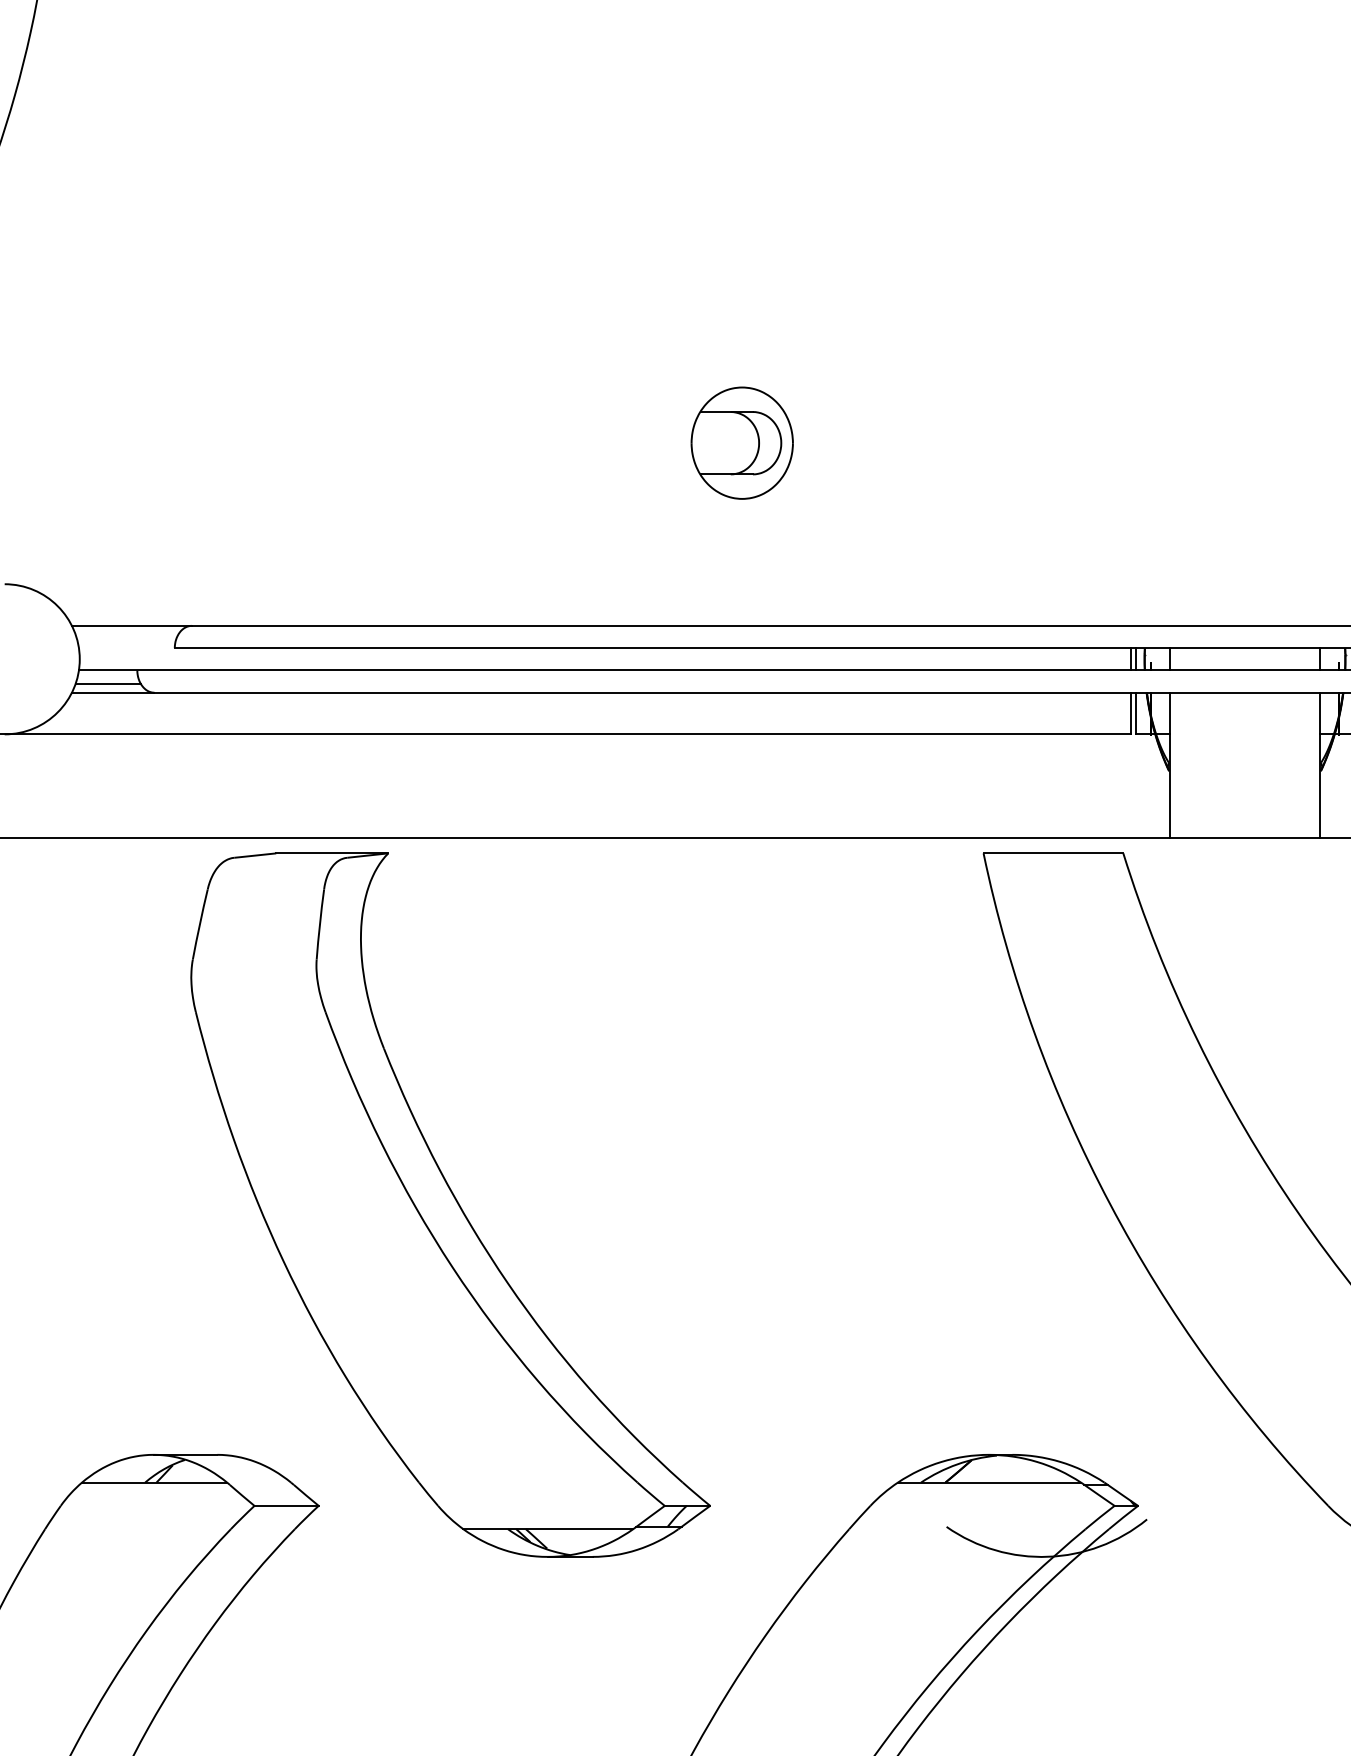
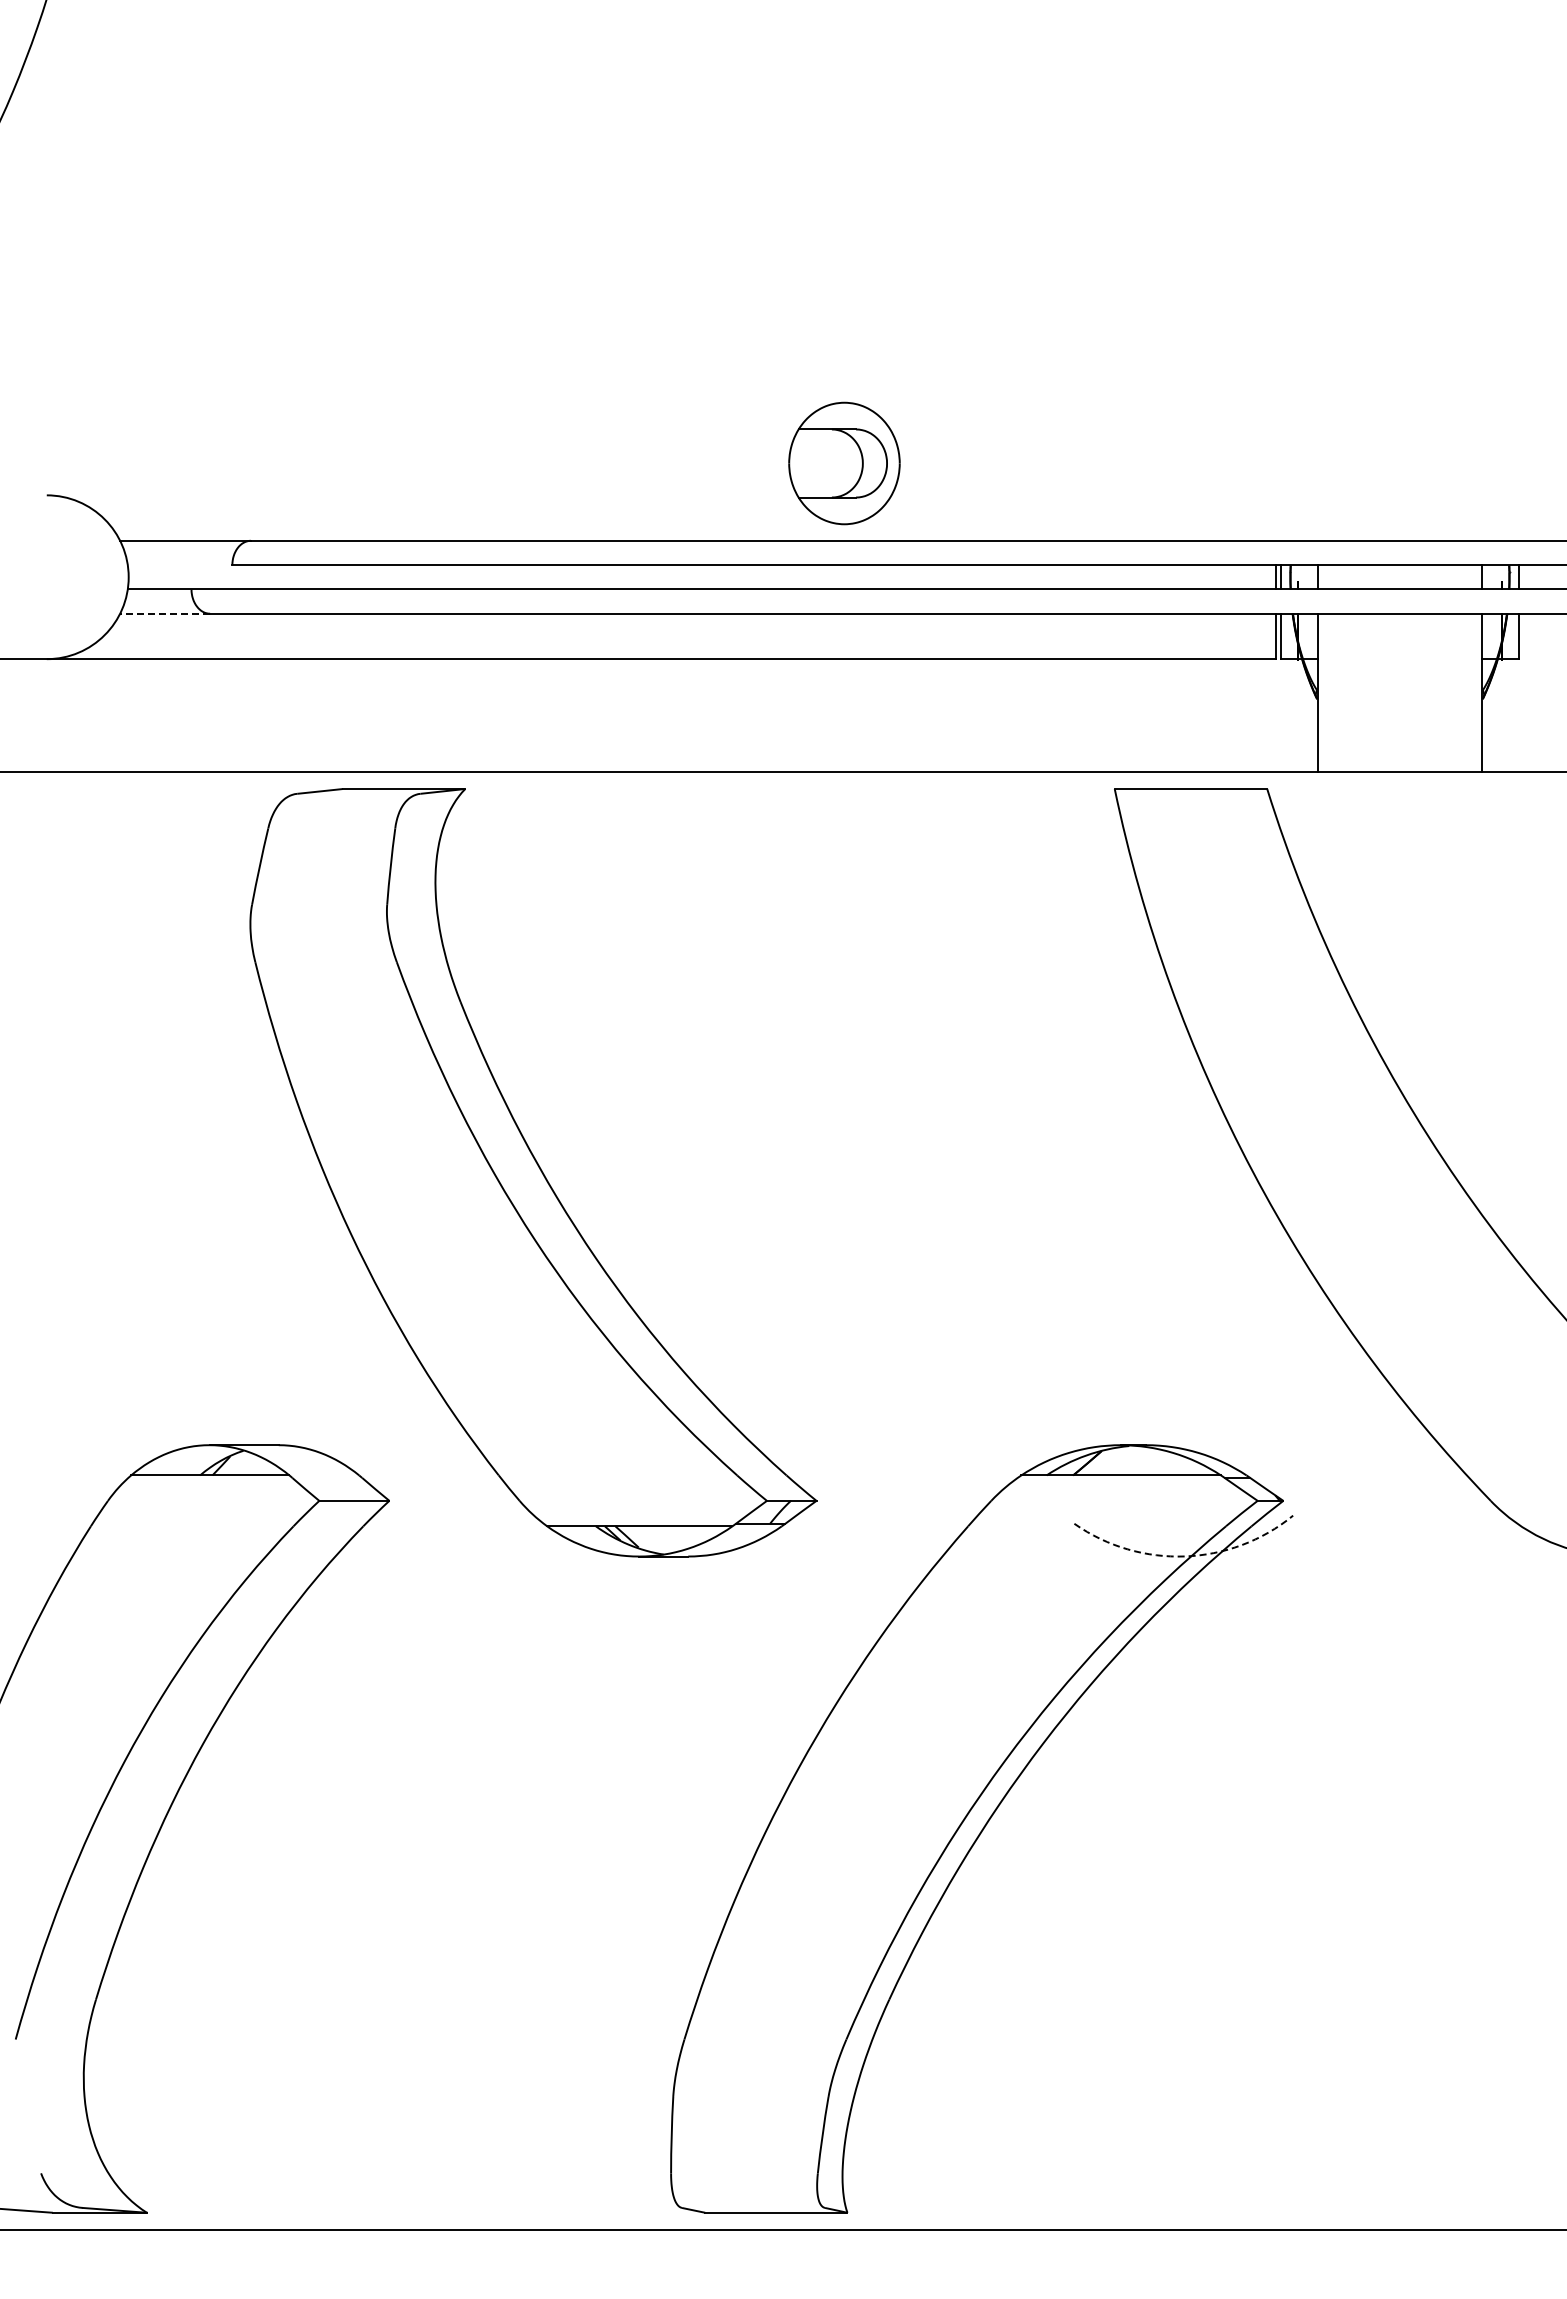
part: (742, 443) -> (844, 463), moved
line: (108, 684) -> (159, 604), removed
line: (113, 692) -> (165, 613), solid -> dashed
arc: (1048, 1556) -> (1185, 1556), solid -> dashed

